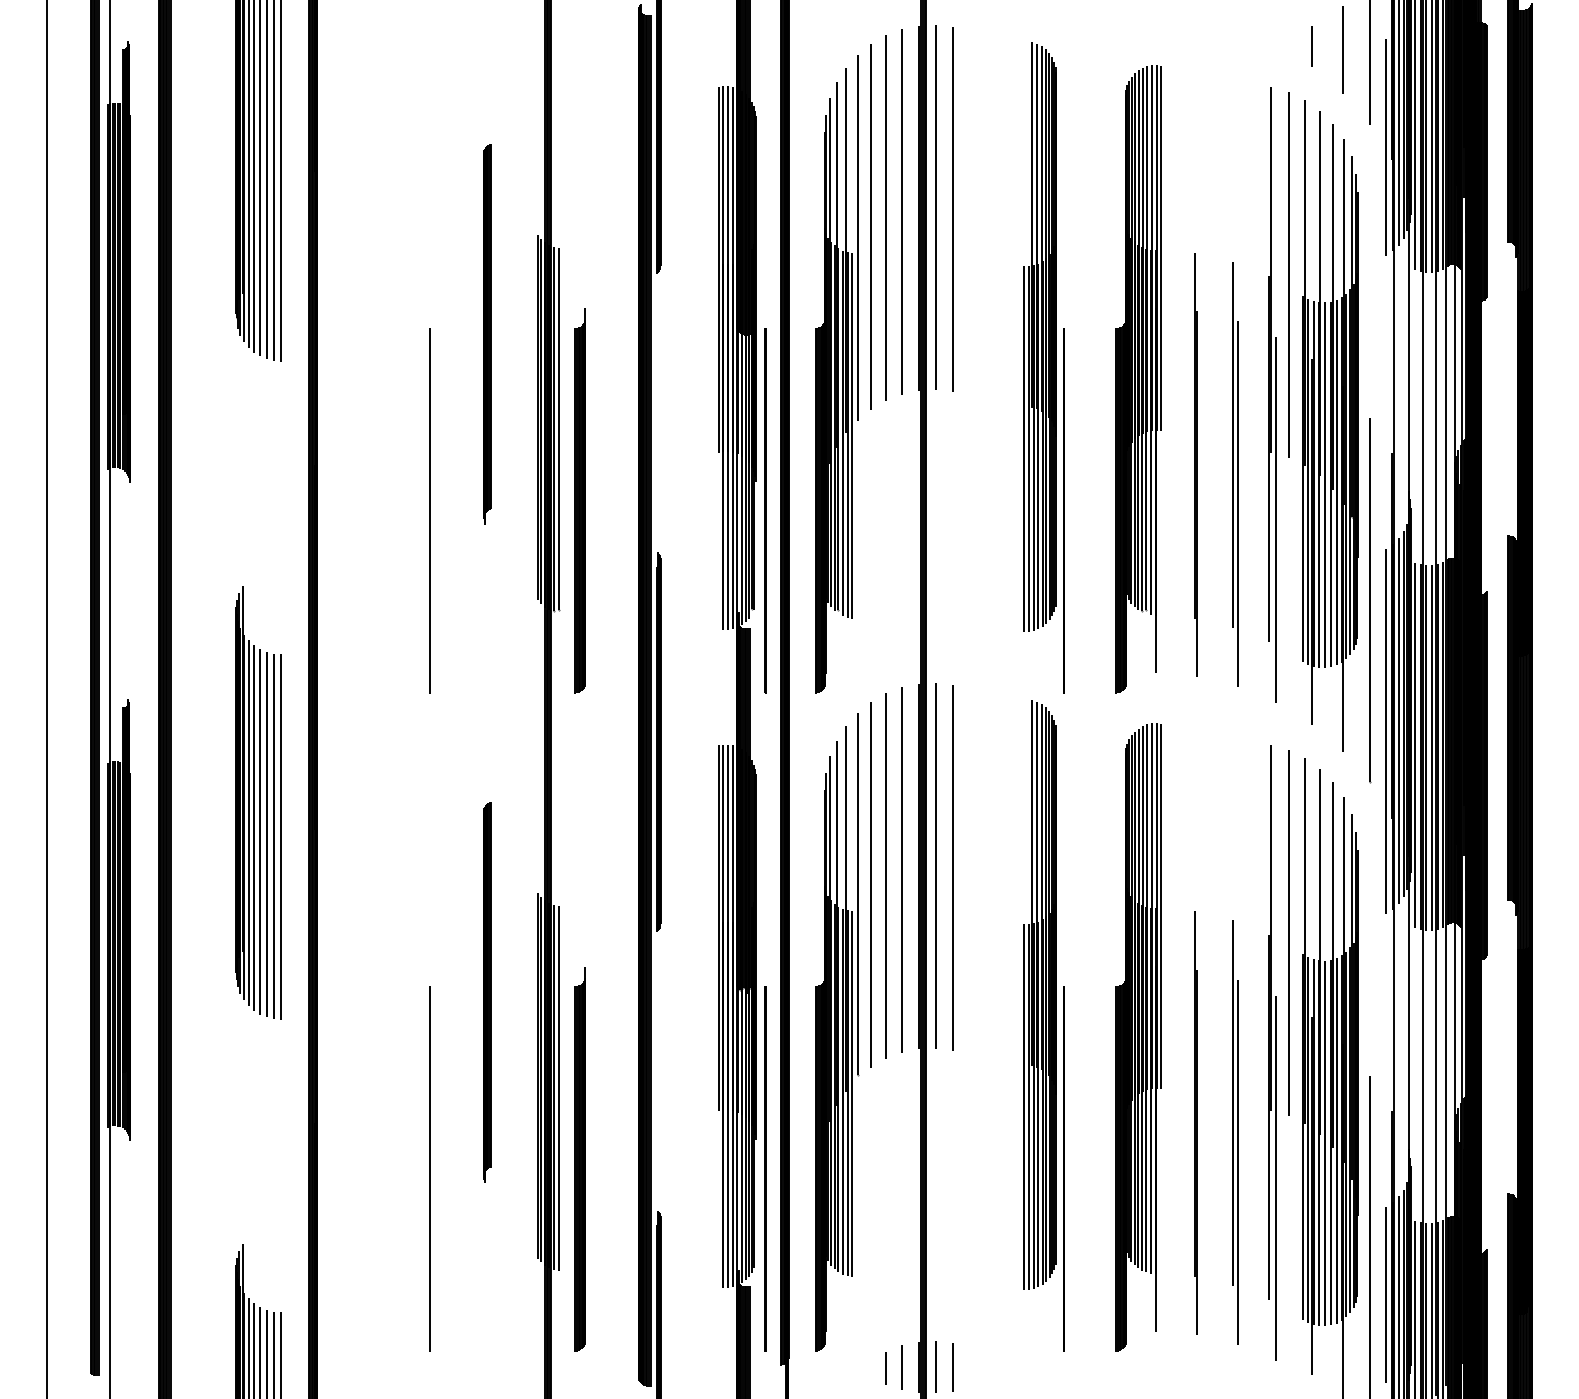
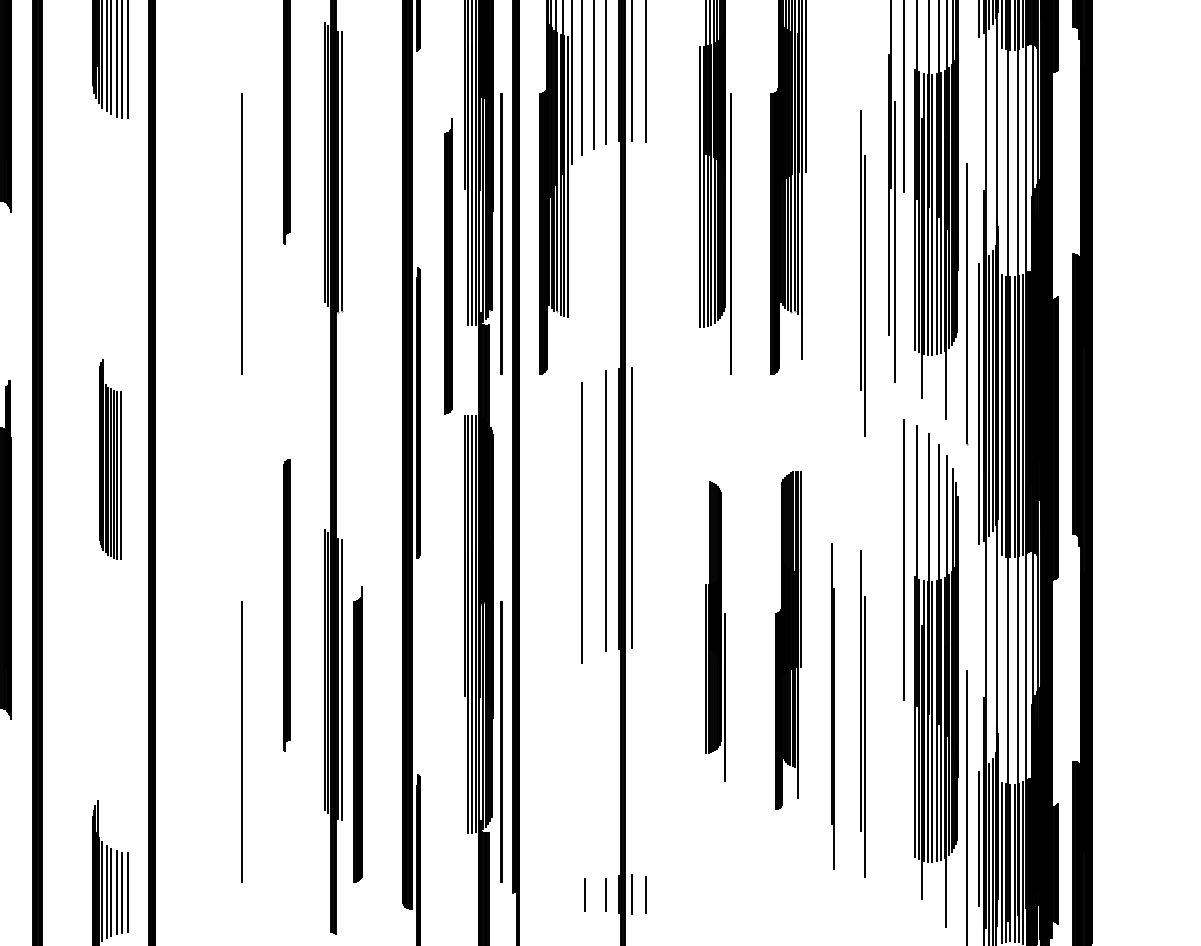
line: (1195, 464) -> (832, 198), removed
part: (1235, 474) -> (863, 273), moved
part: (579, 500) -> (447, 265), moved
part: (258, 802) -> (110, 459), size x0.6
line: (952, 867) -> (645, 509), removed
line: (885, 875) -> (593, 515), removed
part: (1043, 1025) -> (715, 631), size x0.6
part: (837, 1032) -> (556, 636), removed
part: (1138, 1037) -> (788, 640), size x0.7
part: (1272, 1052) -> (891, 652), removed
line: (874, 1367) -> (584, 894), added
line: (885, 1367) -> (593, 894), removed

